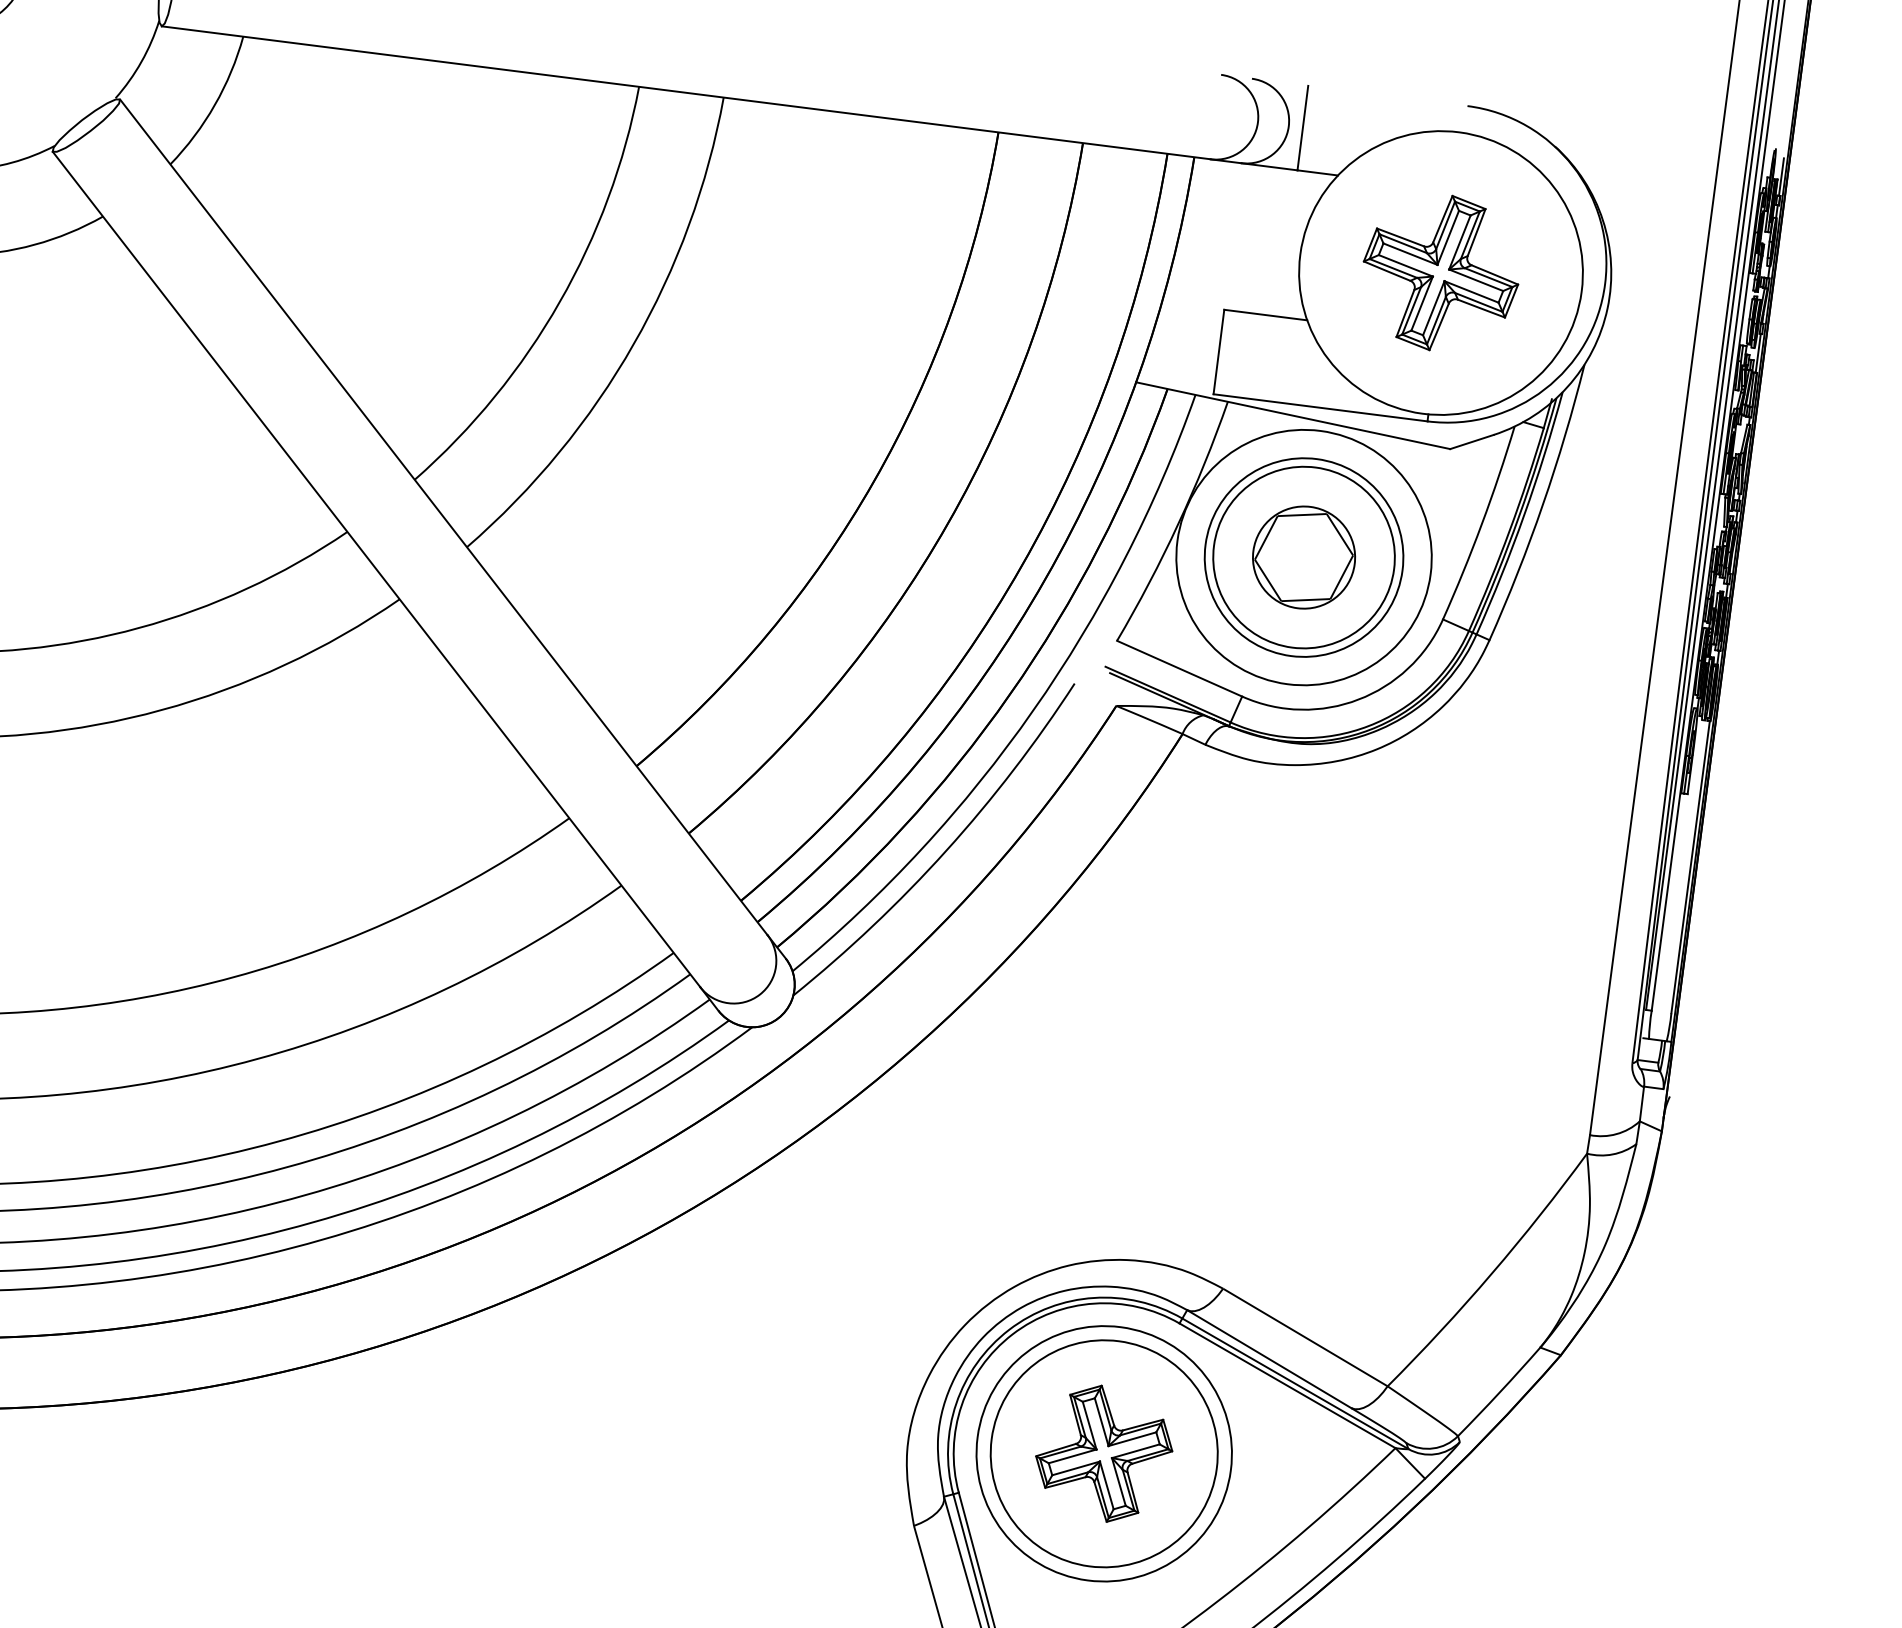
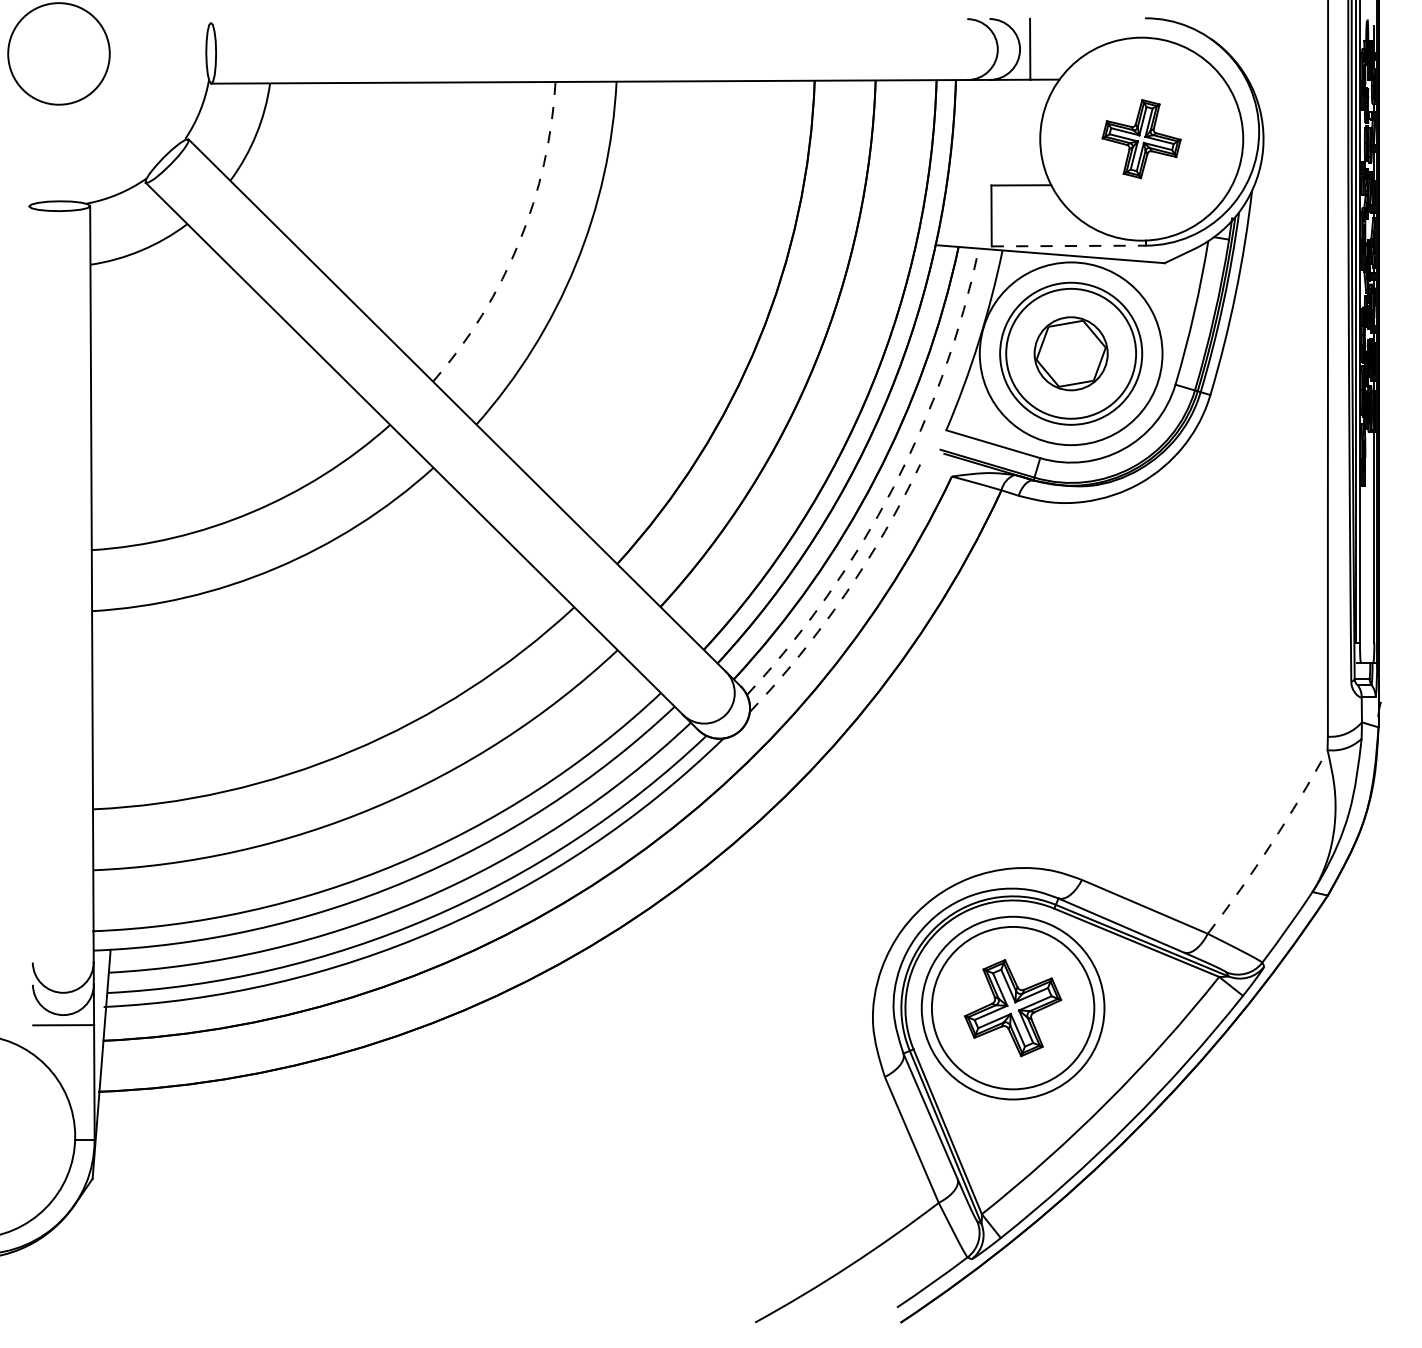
part: (1440, 272) -> (1141, 138), size x0.7
arc: (559, 302) -> (519, 242), solid -> dashed
line: (1321, 408) -> (1069, 246), solid -> dashed
arc: (1033, 710) -> (893, 487), solid -> dashed
arc: (945, 851) -> (844, 595), solid -> dashed
arc: (1492, 1274) -> (1271, 844), solid -> dashed

